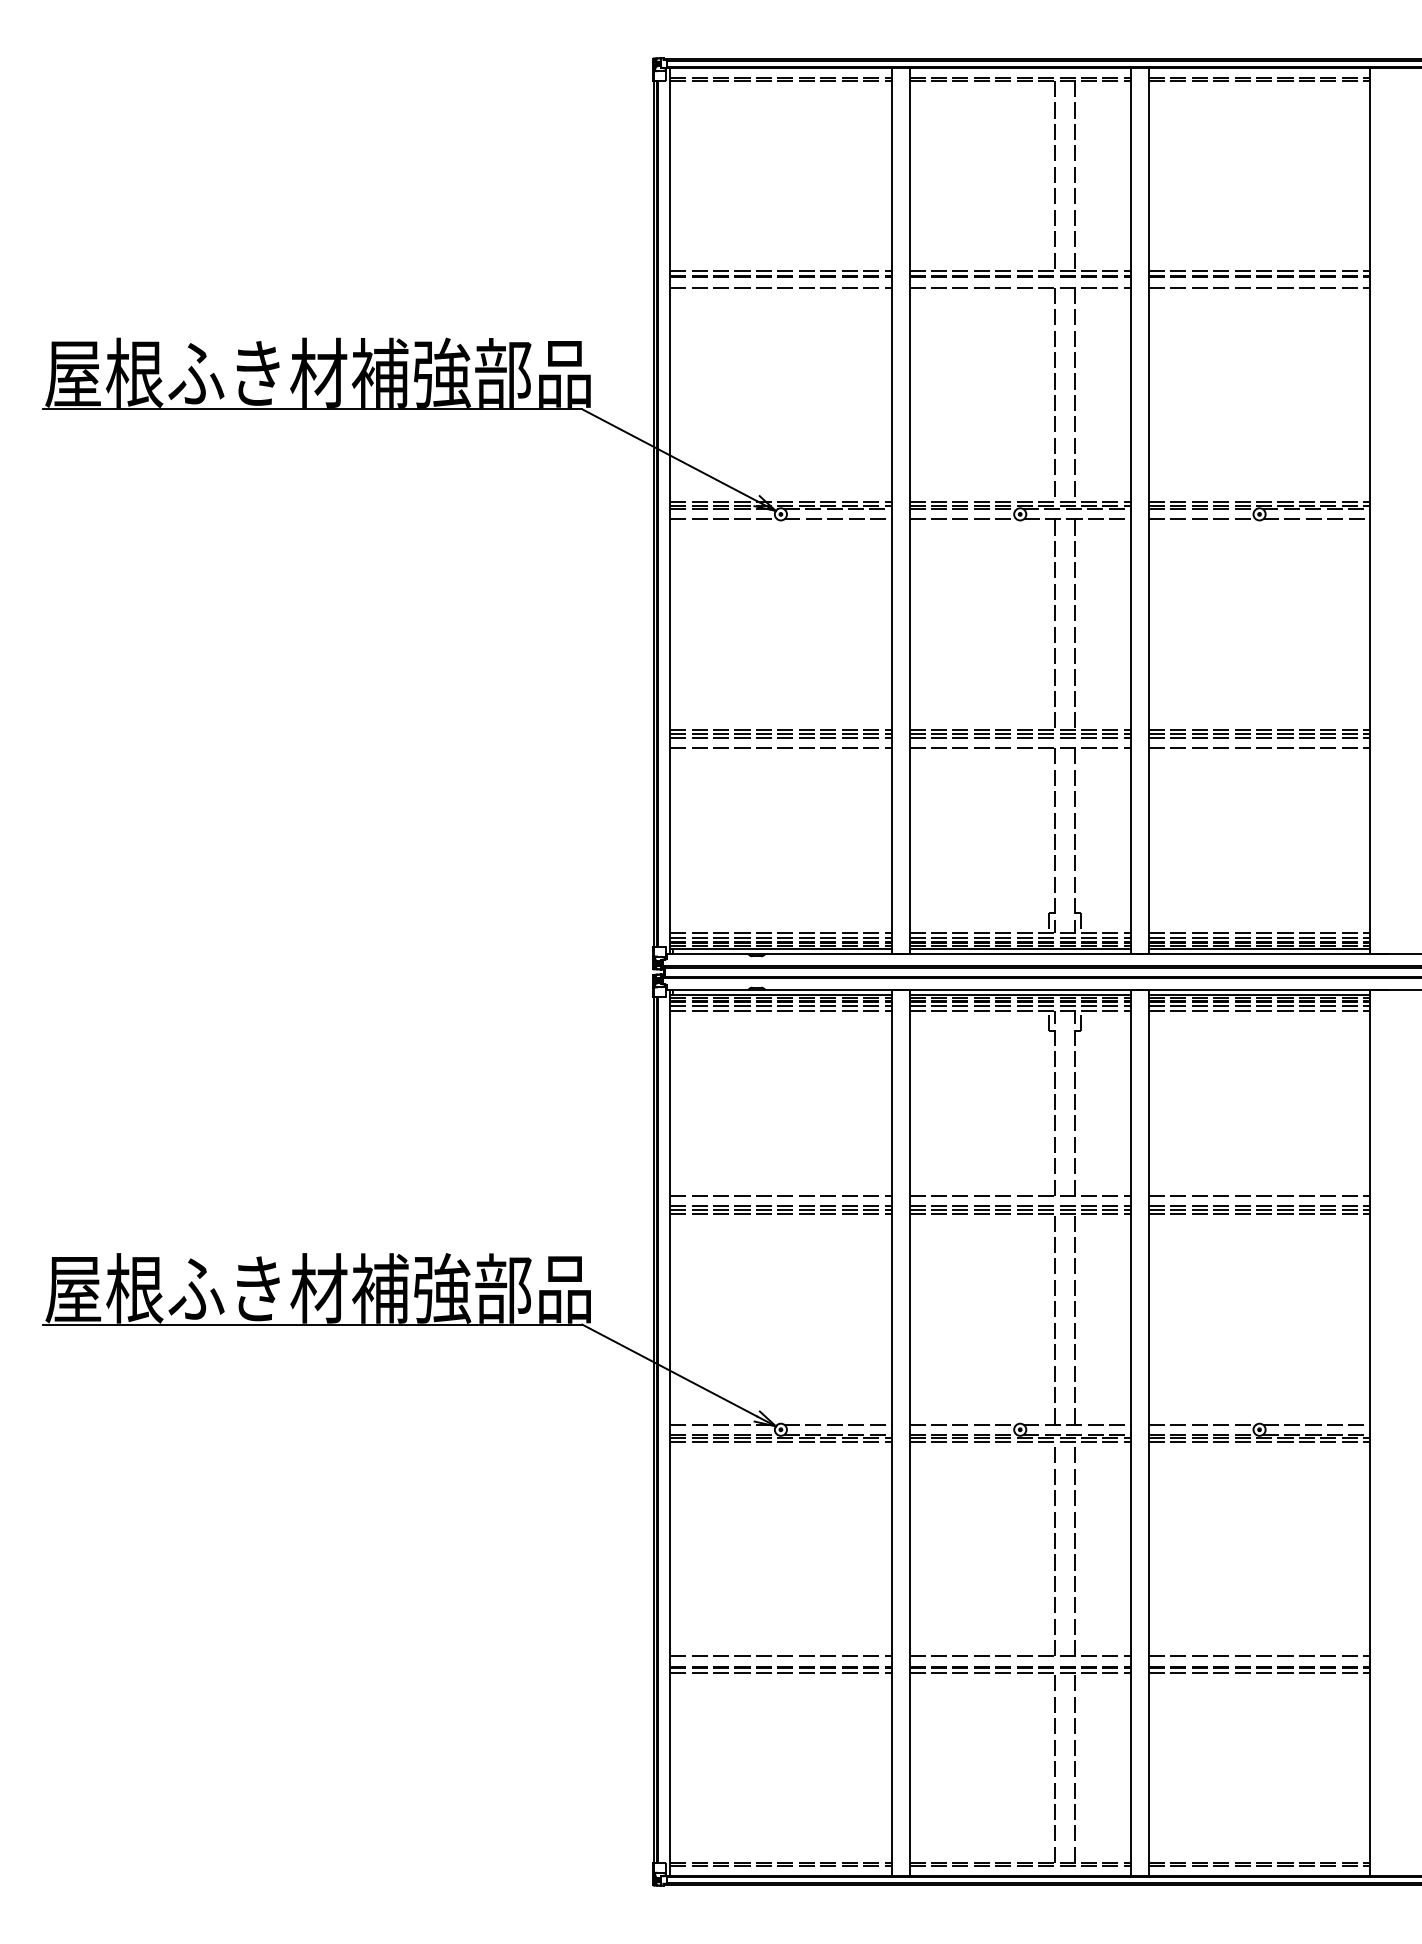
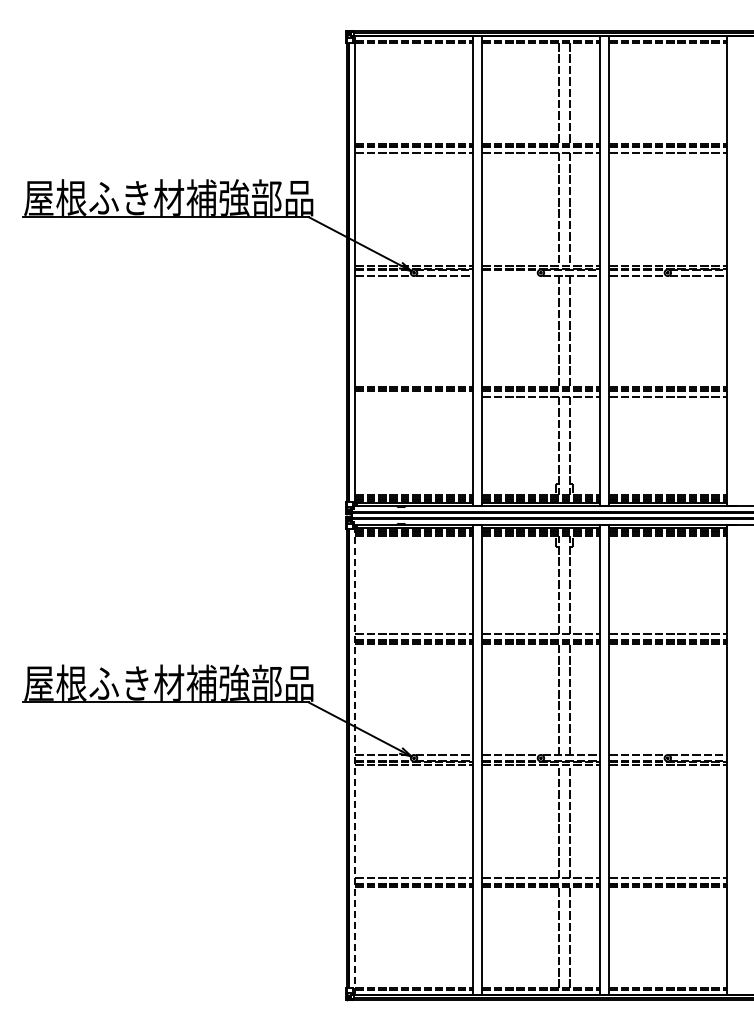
line: (962, 519) -> (510, 275), removed
line: (779, 747) -> (413, 396), removed
line: (670, 1434) -> (355, 760), solid -> dashed

